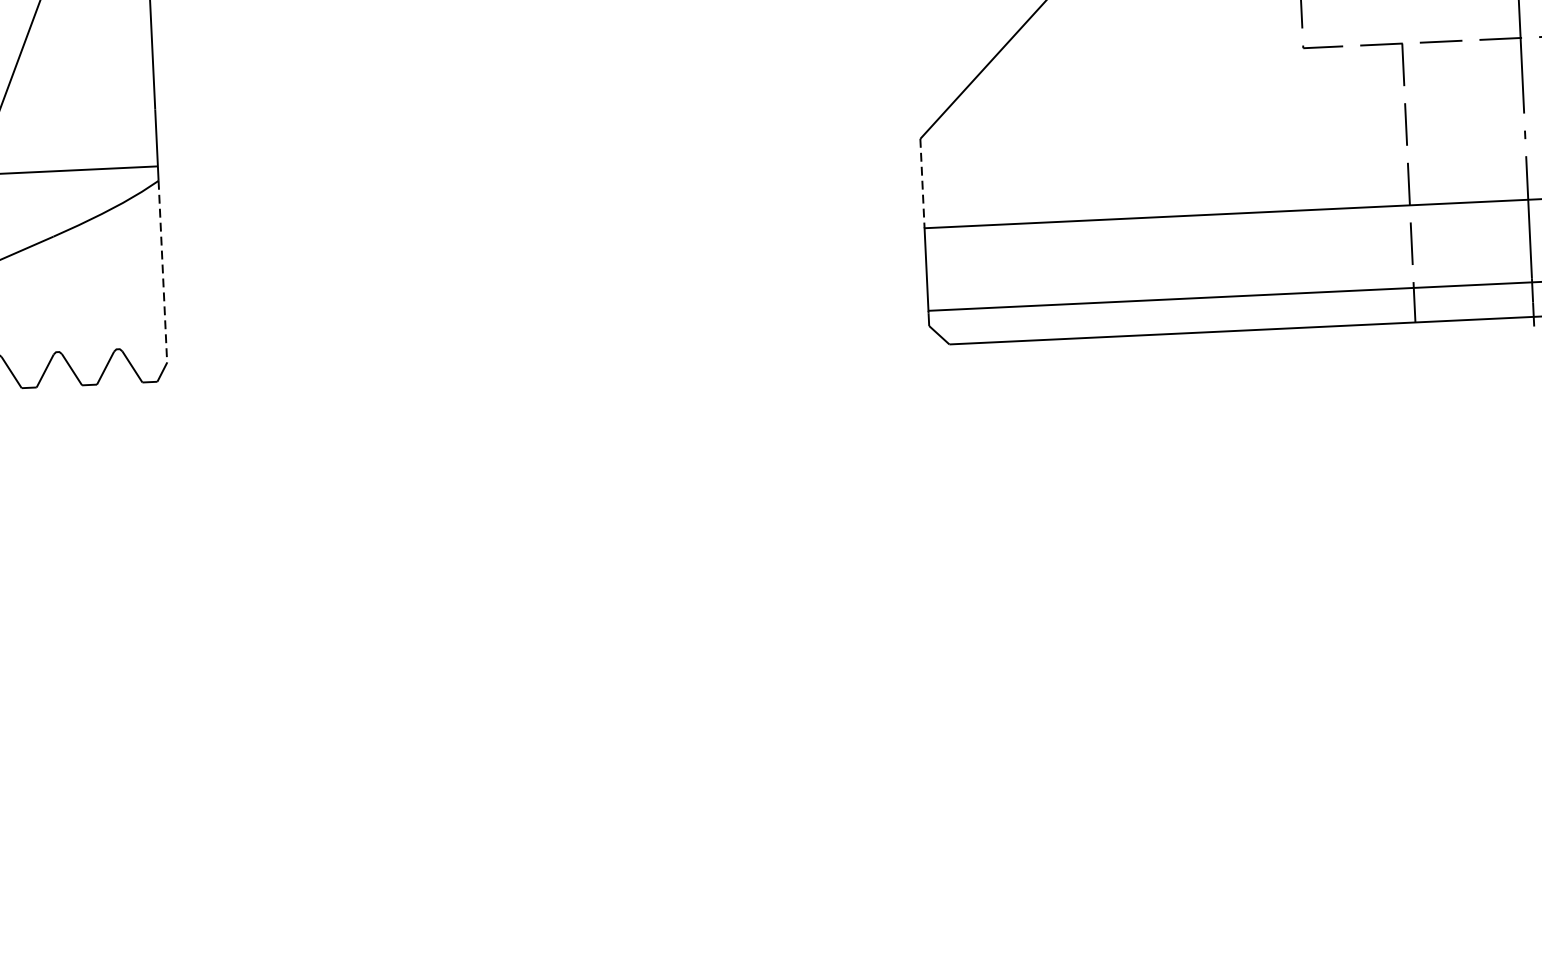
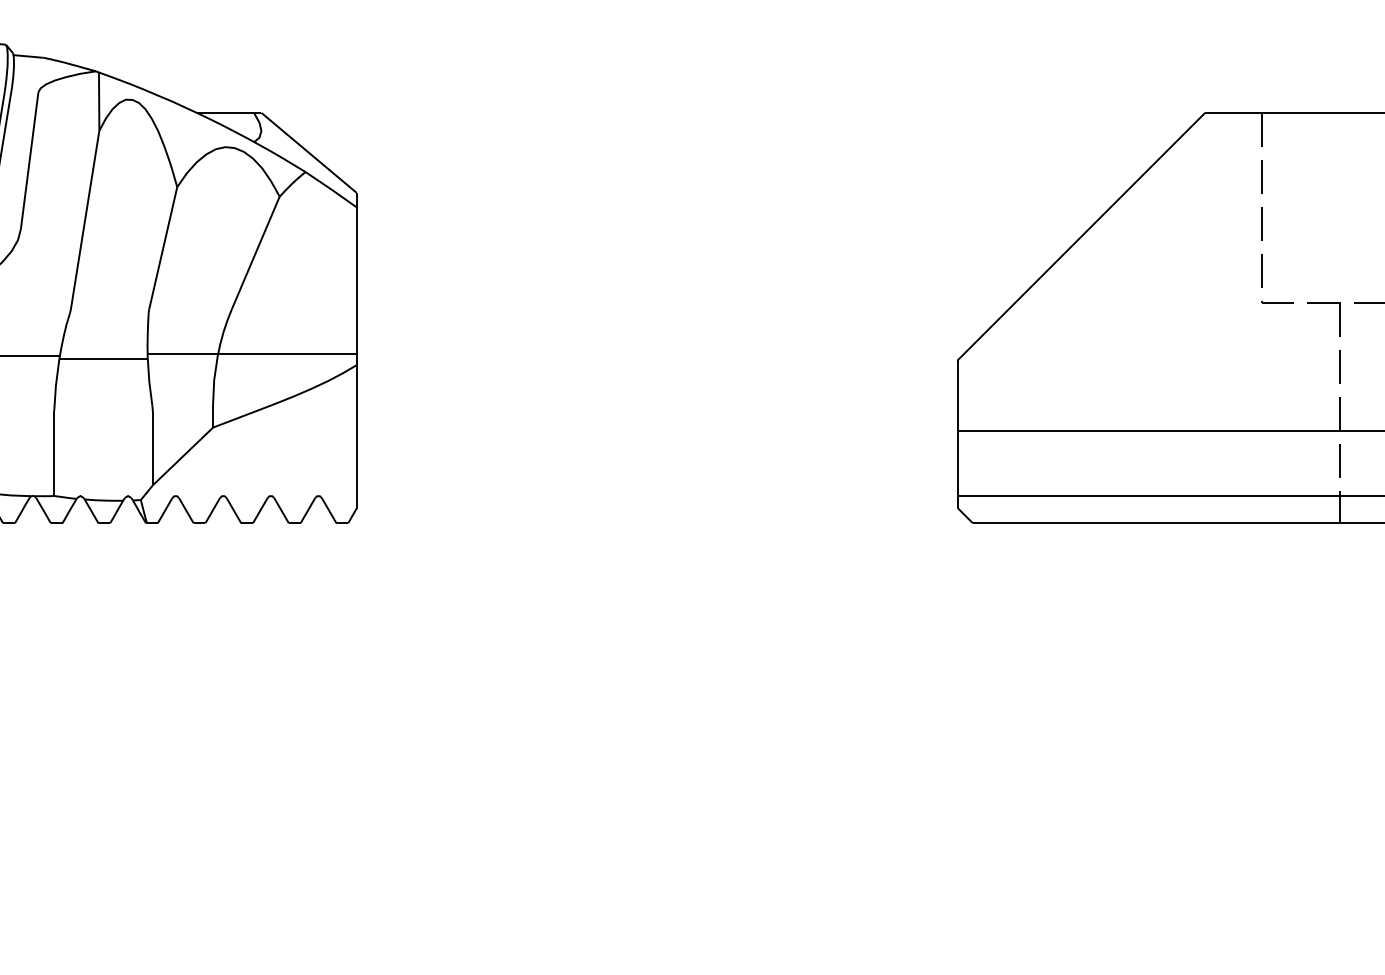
line: (922, 184) -> (957, 396), dashed -> solid
line: (162, 271) -> (356, 436), dashed -> solid

